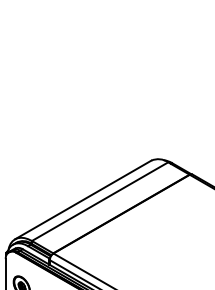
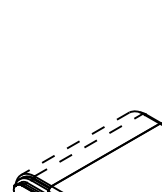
line: (83, 200) -> (75, 144), solid -> dashed
line: (100, 201) -> (89, 144), solid -> dashed

